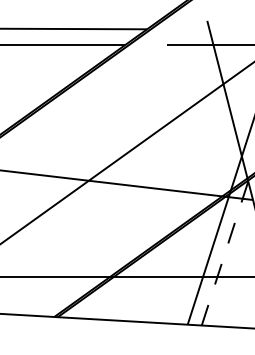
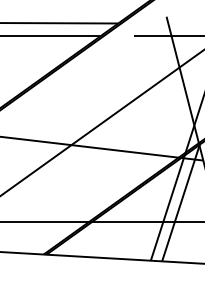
line: (225, 252) -> (181, 202), dashed -> solid

